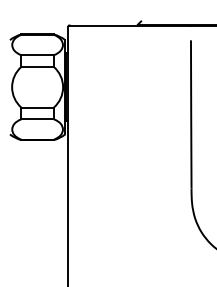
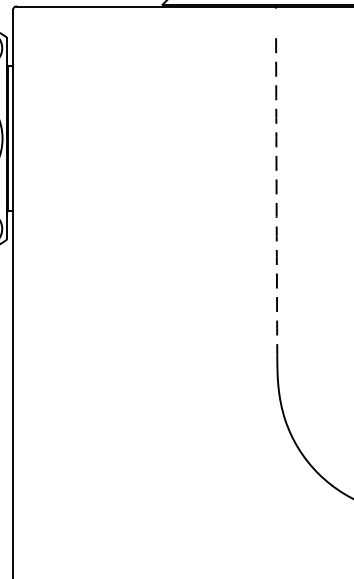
arc: (191, 114) -> (277, 196), solid -> dashed

